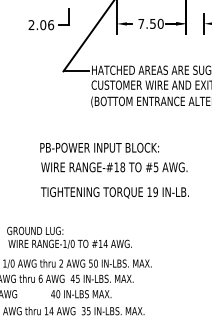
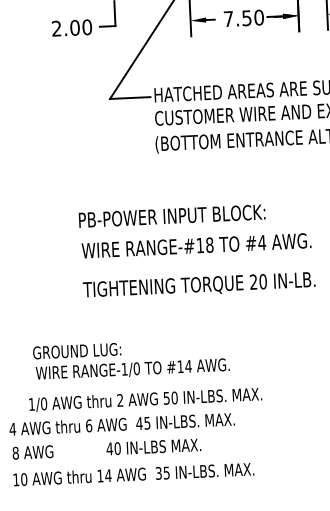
text: (51, 24) -> (87, 26), 2.06 -> 2.00
text: (155, 167) -> (261, 243), #5 -> #4
text: (152, 191) -> (258, 280), 19 -> 20

